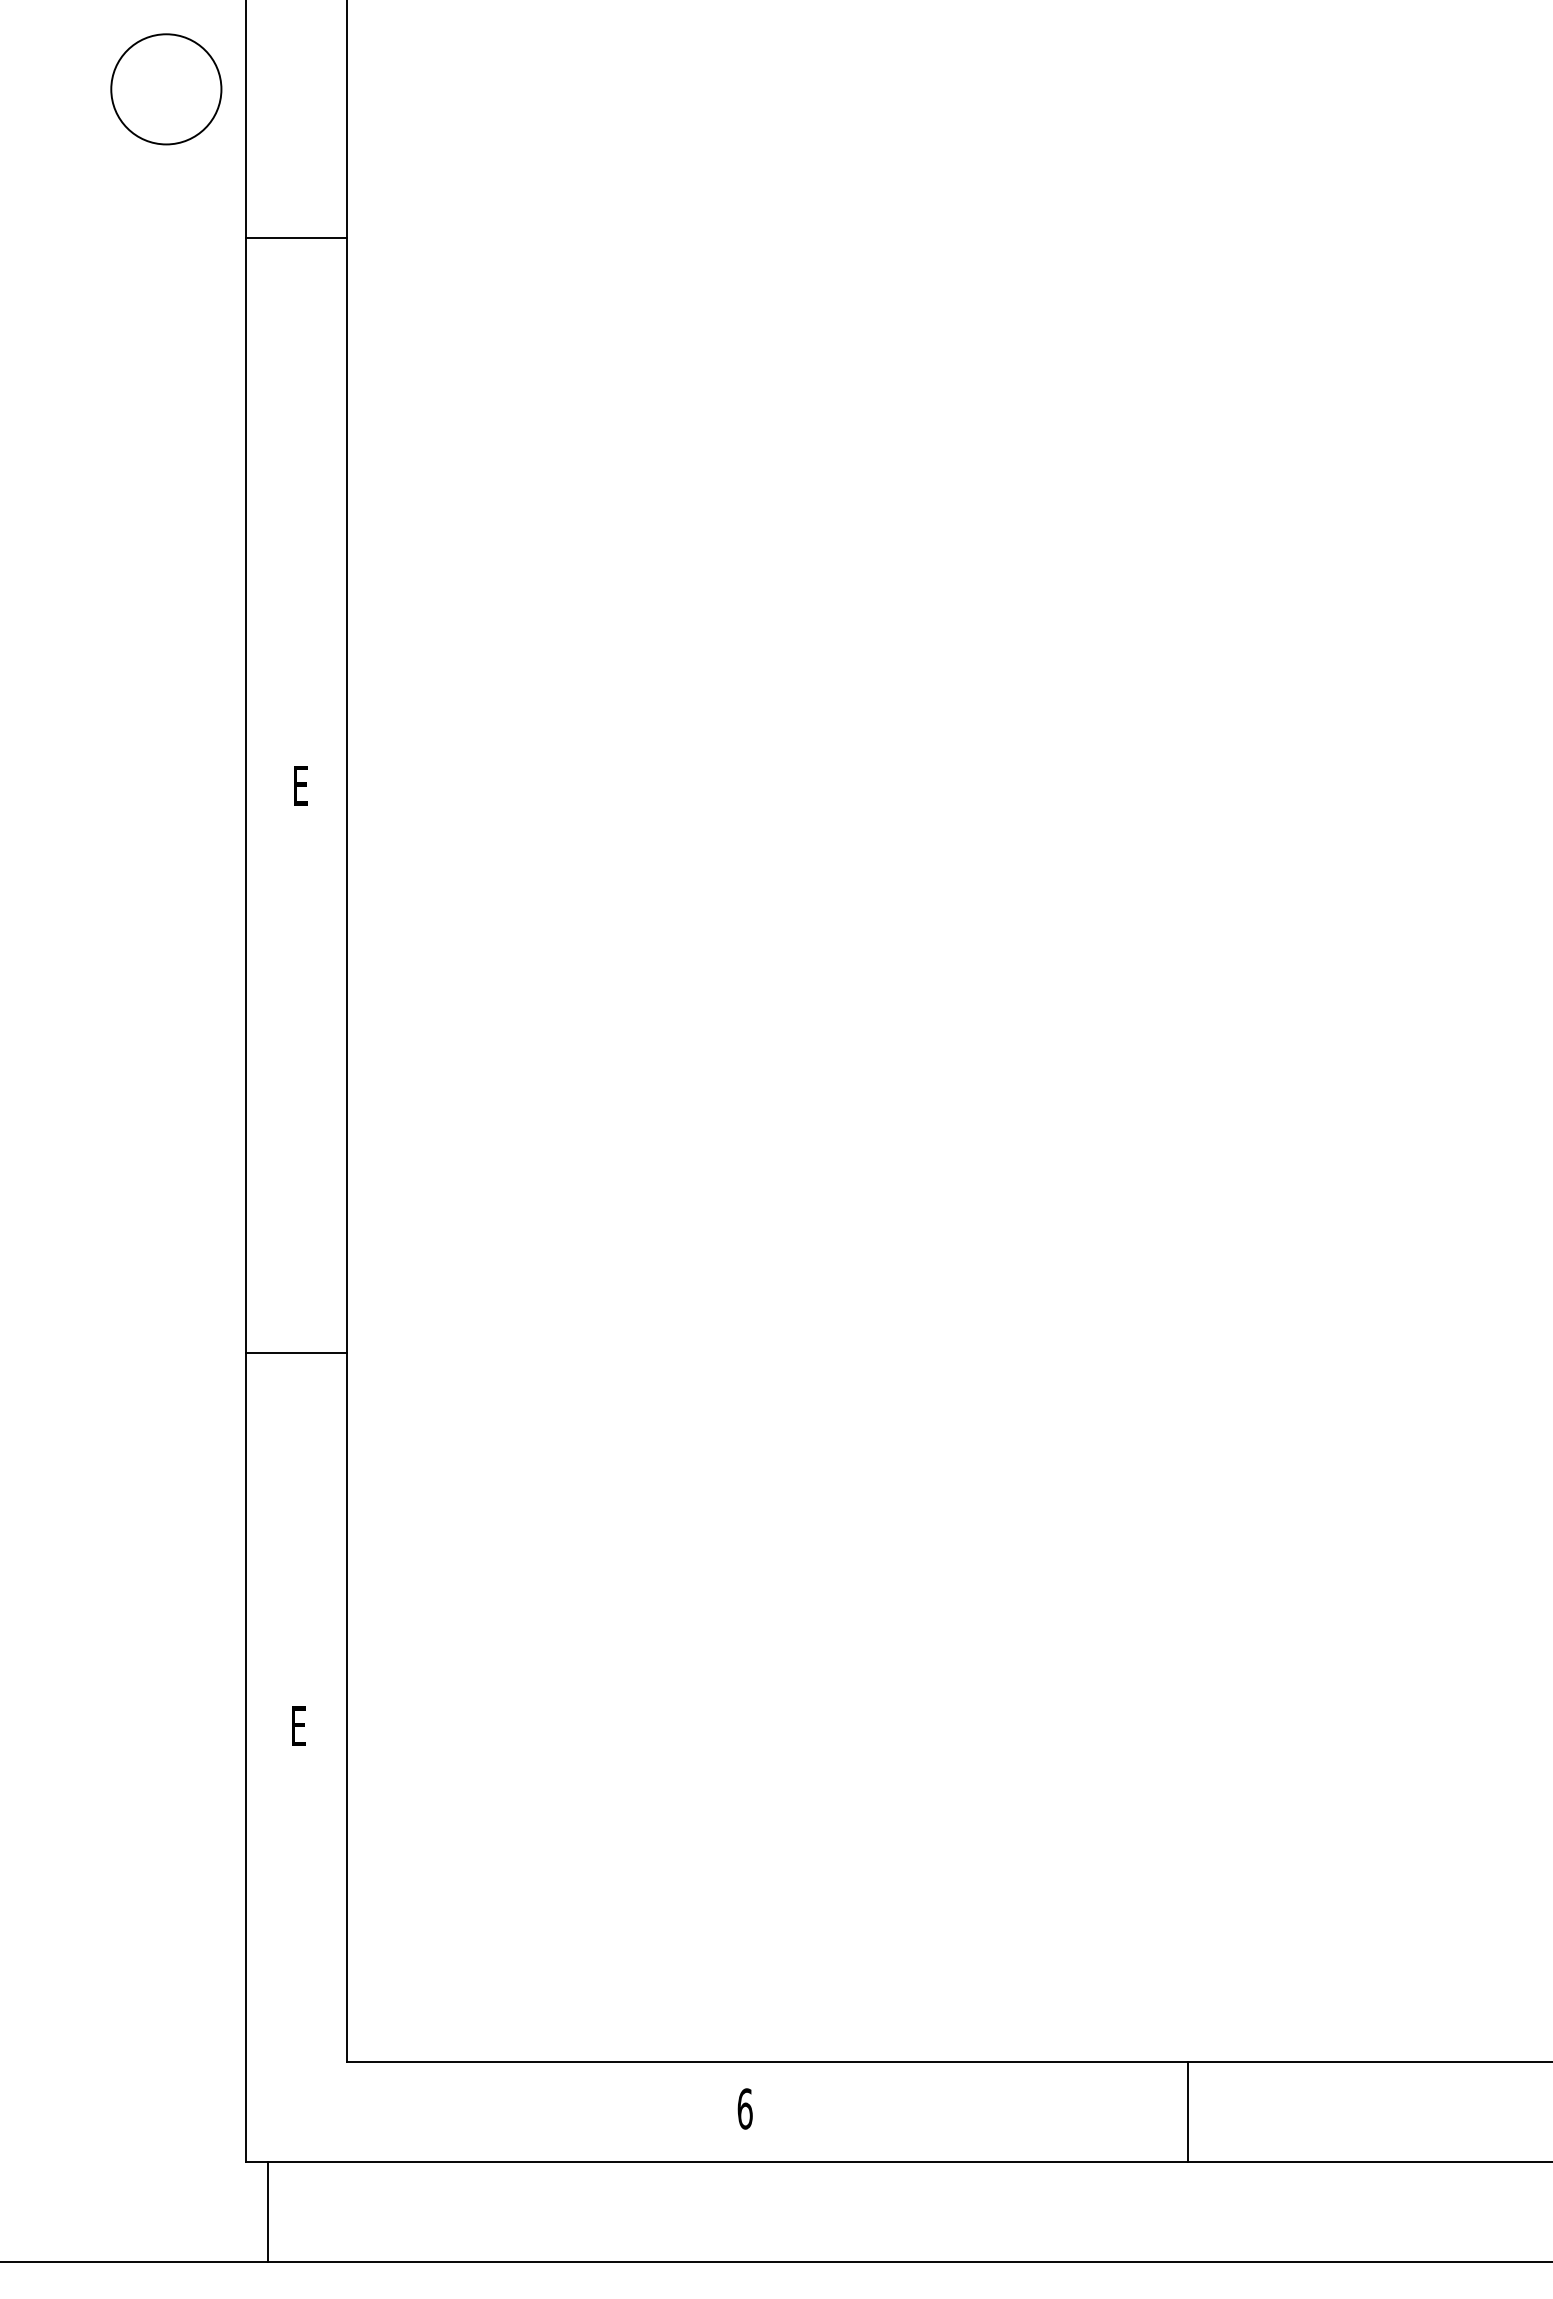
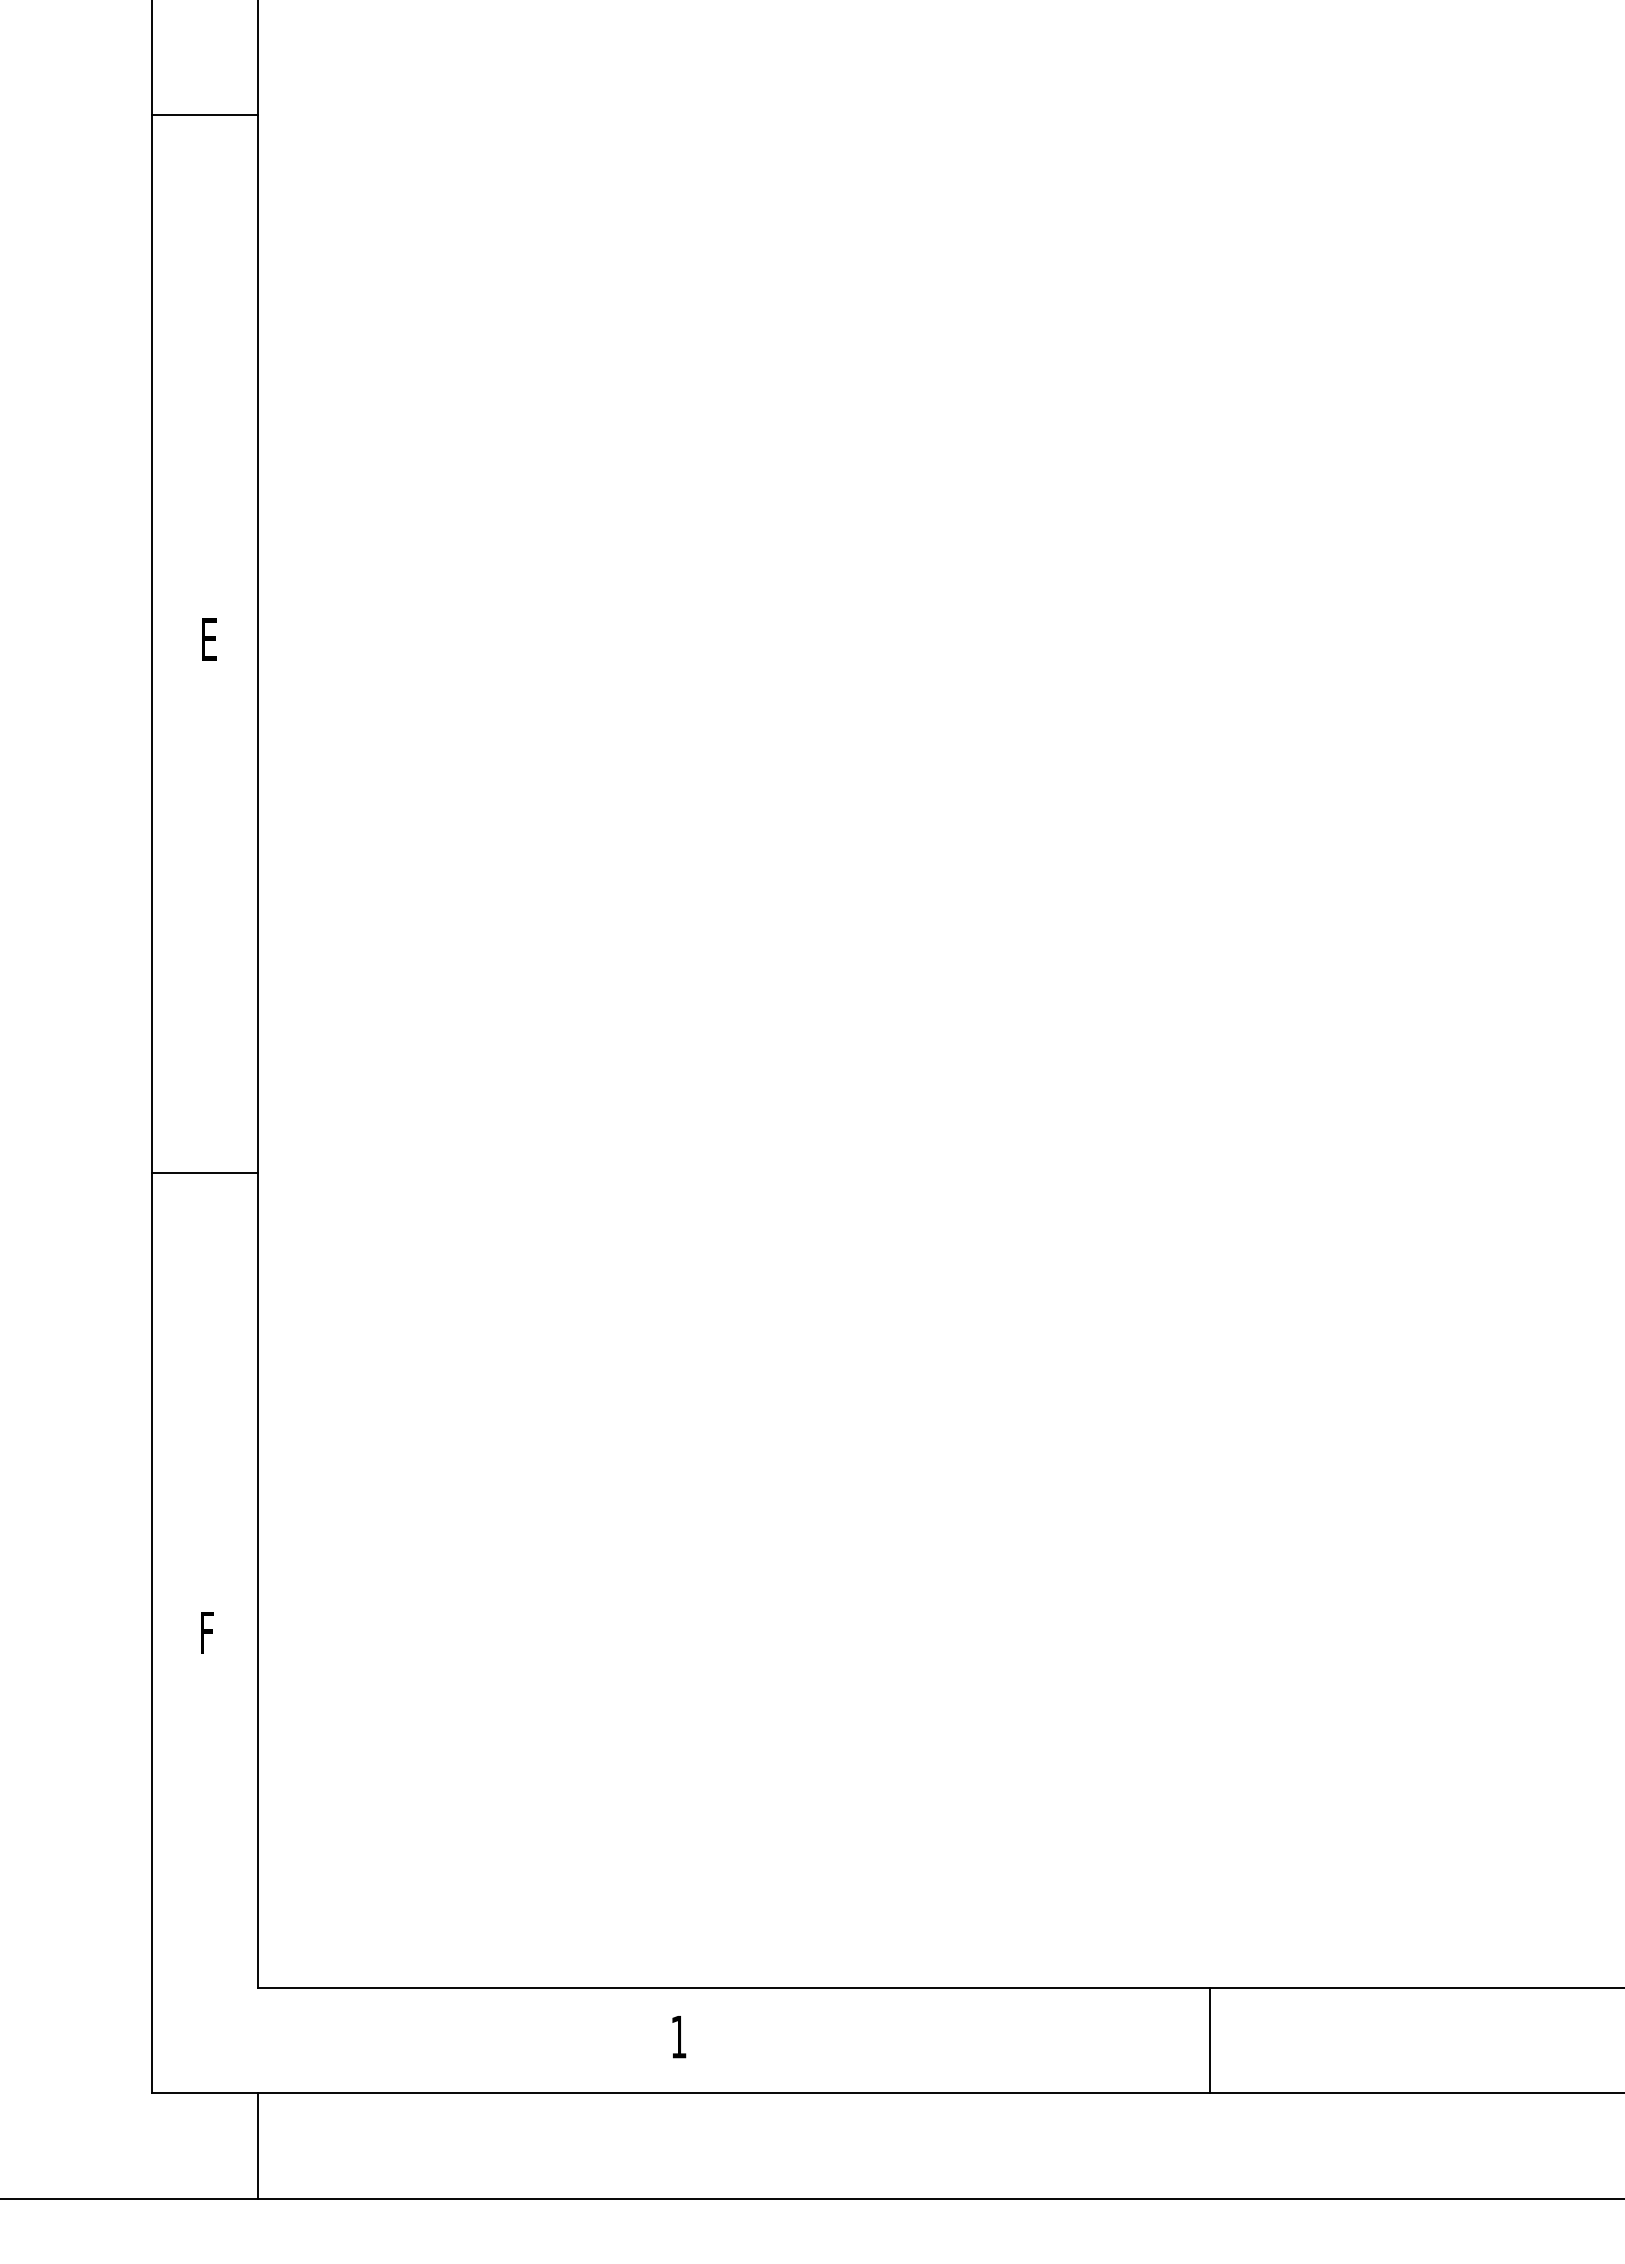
line: (296, 237) -> (205, 115), moved
line: (296, 1353) -> (205, 1173), moved
text: (298, 1725) -> (207, 1632), E -> F
text: (744, 2108) -> (678, 2036), 6 -> 1
line: (1187, 2112) -> (1209, 2040), moved
line: (267, 2212) -> (257, 2146), moved

